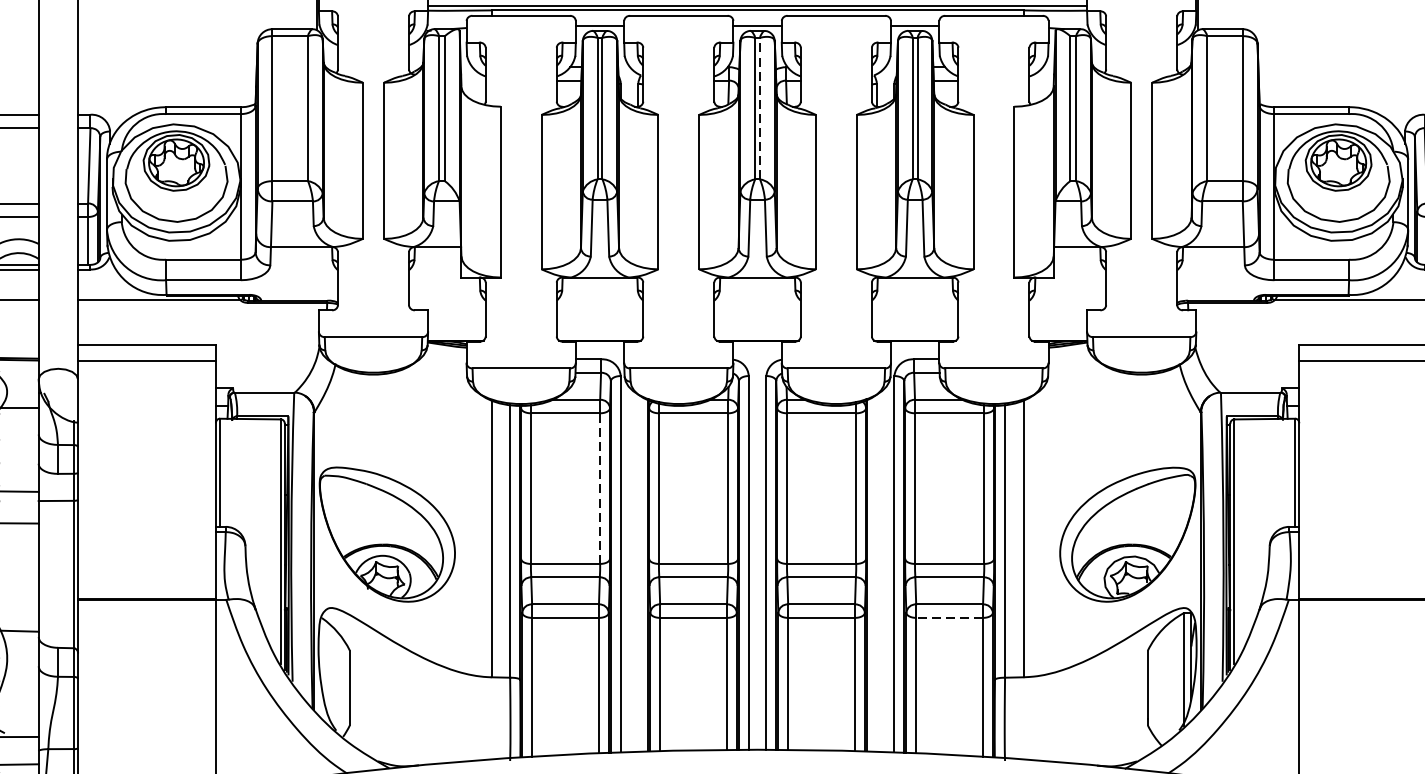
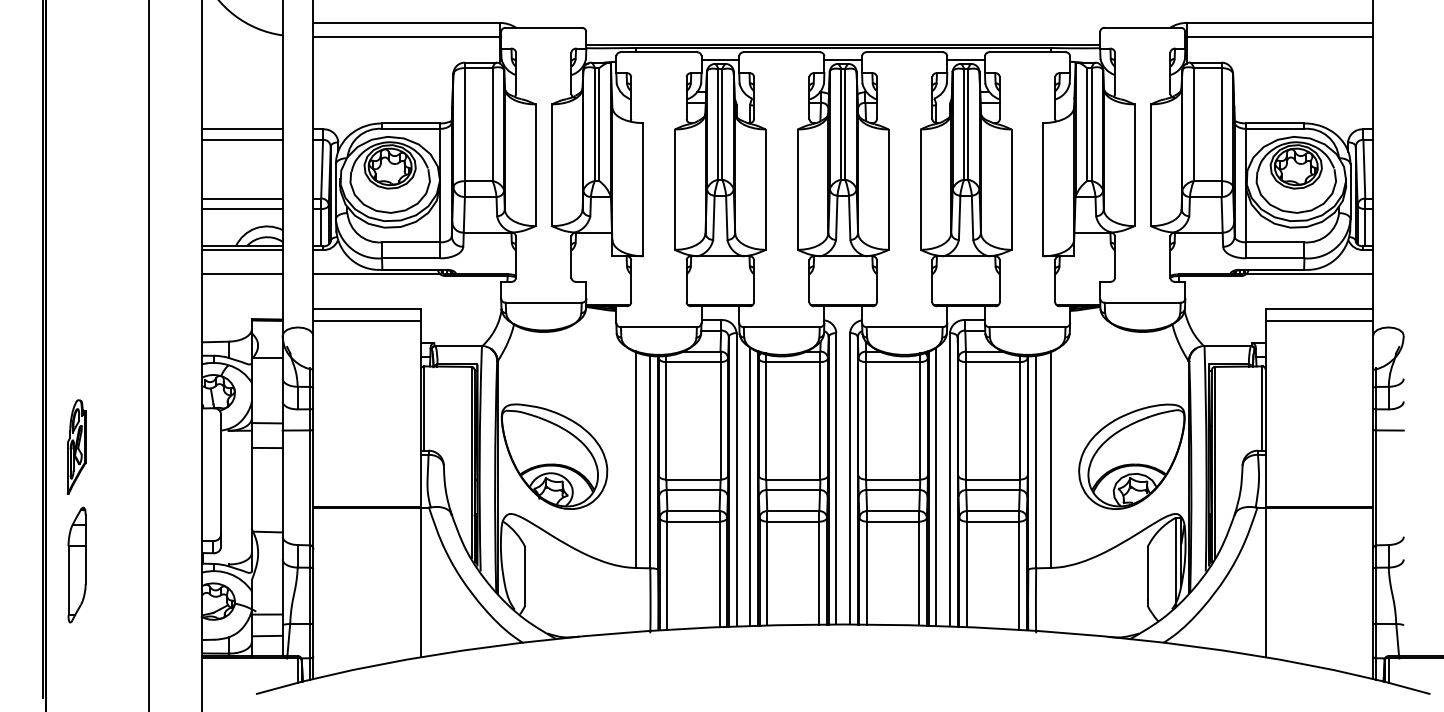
line: (760, 108) -> (845, 124), dashed -> solid
line: (600, 488) -> (720, 420), dashed -> solid
line: (638, 572) -> (750, 486), added
line: (877, 572) -> (936, 486), added
line: (949, 617) -> (992, 521), dashed -> solid

